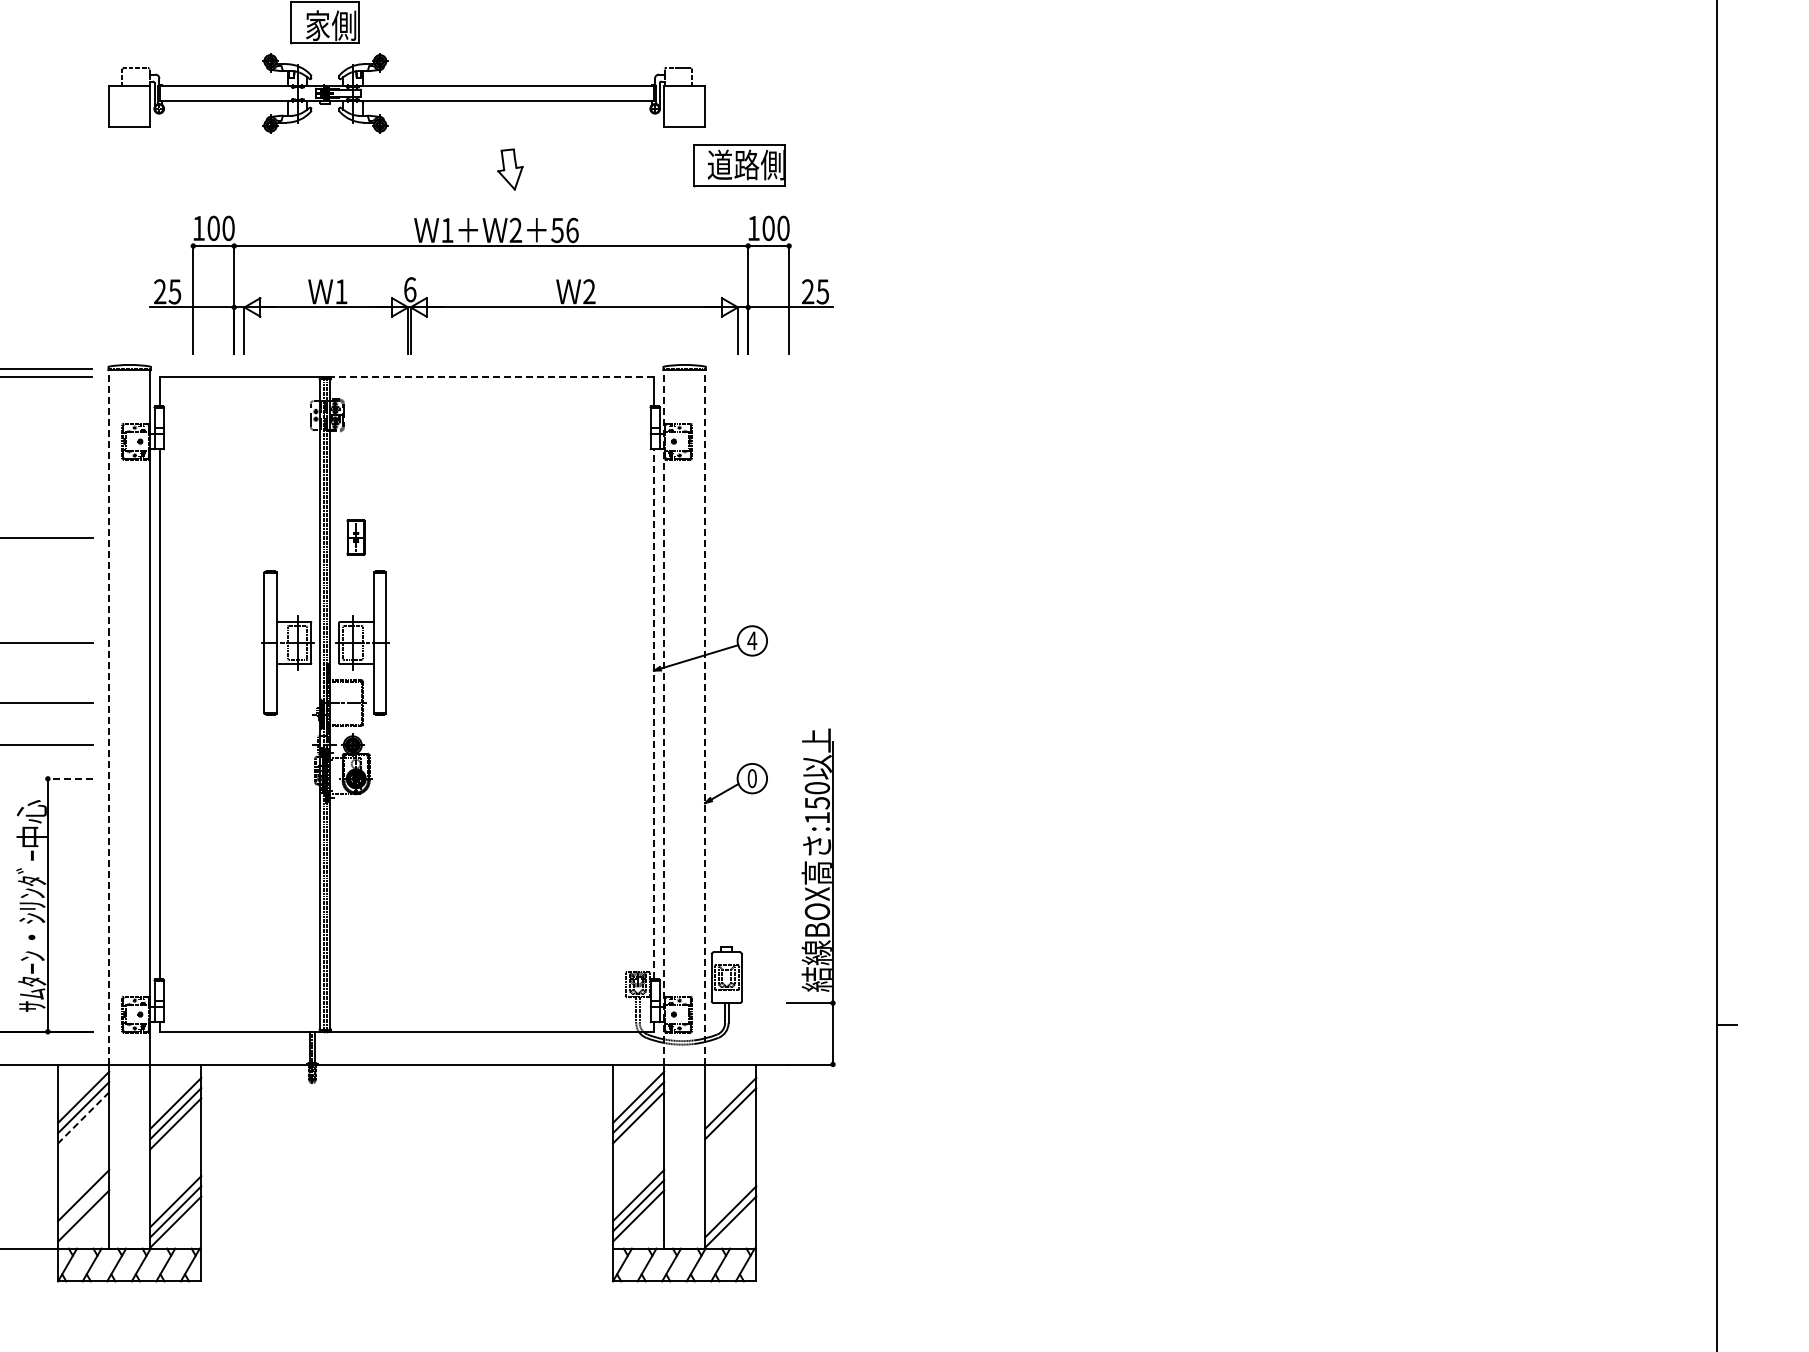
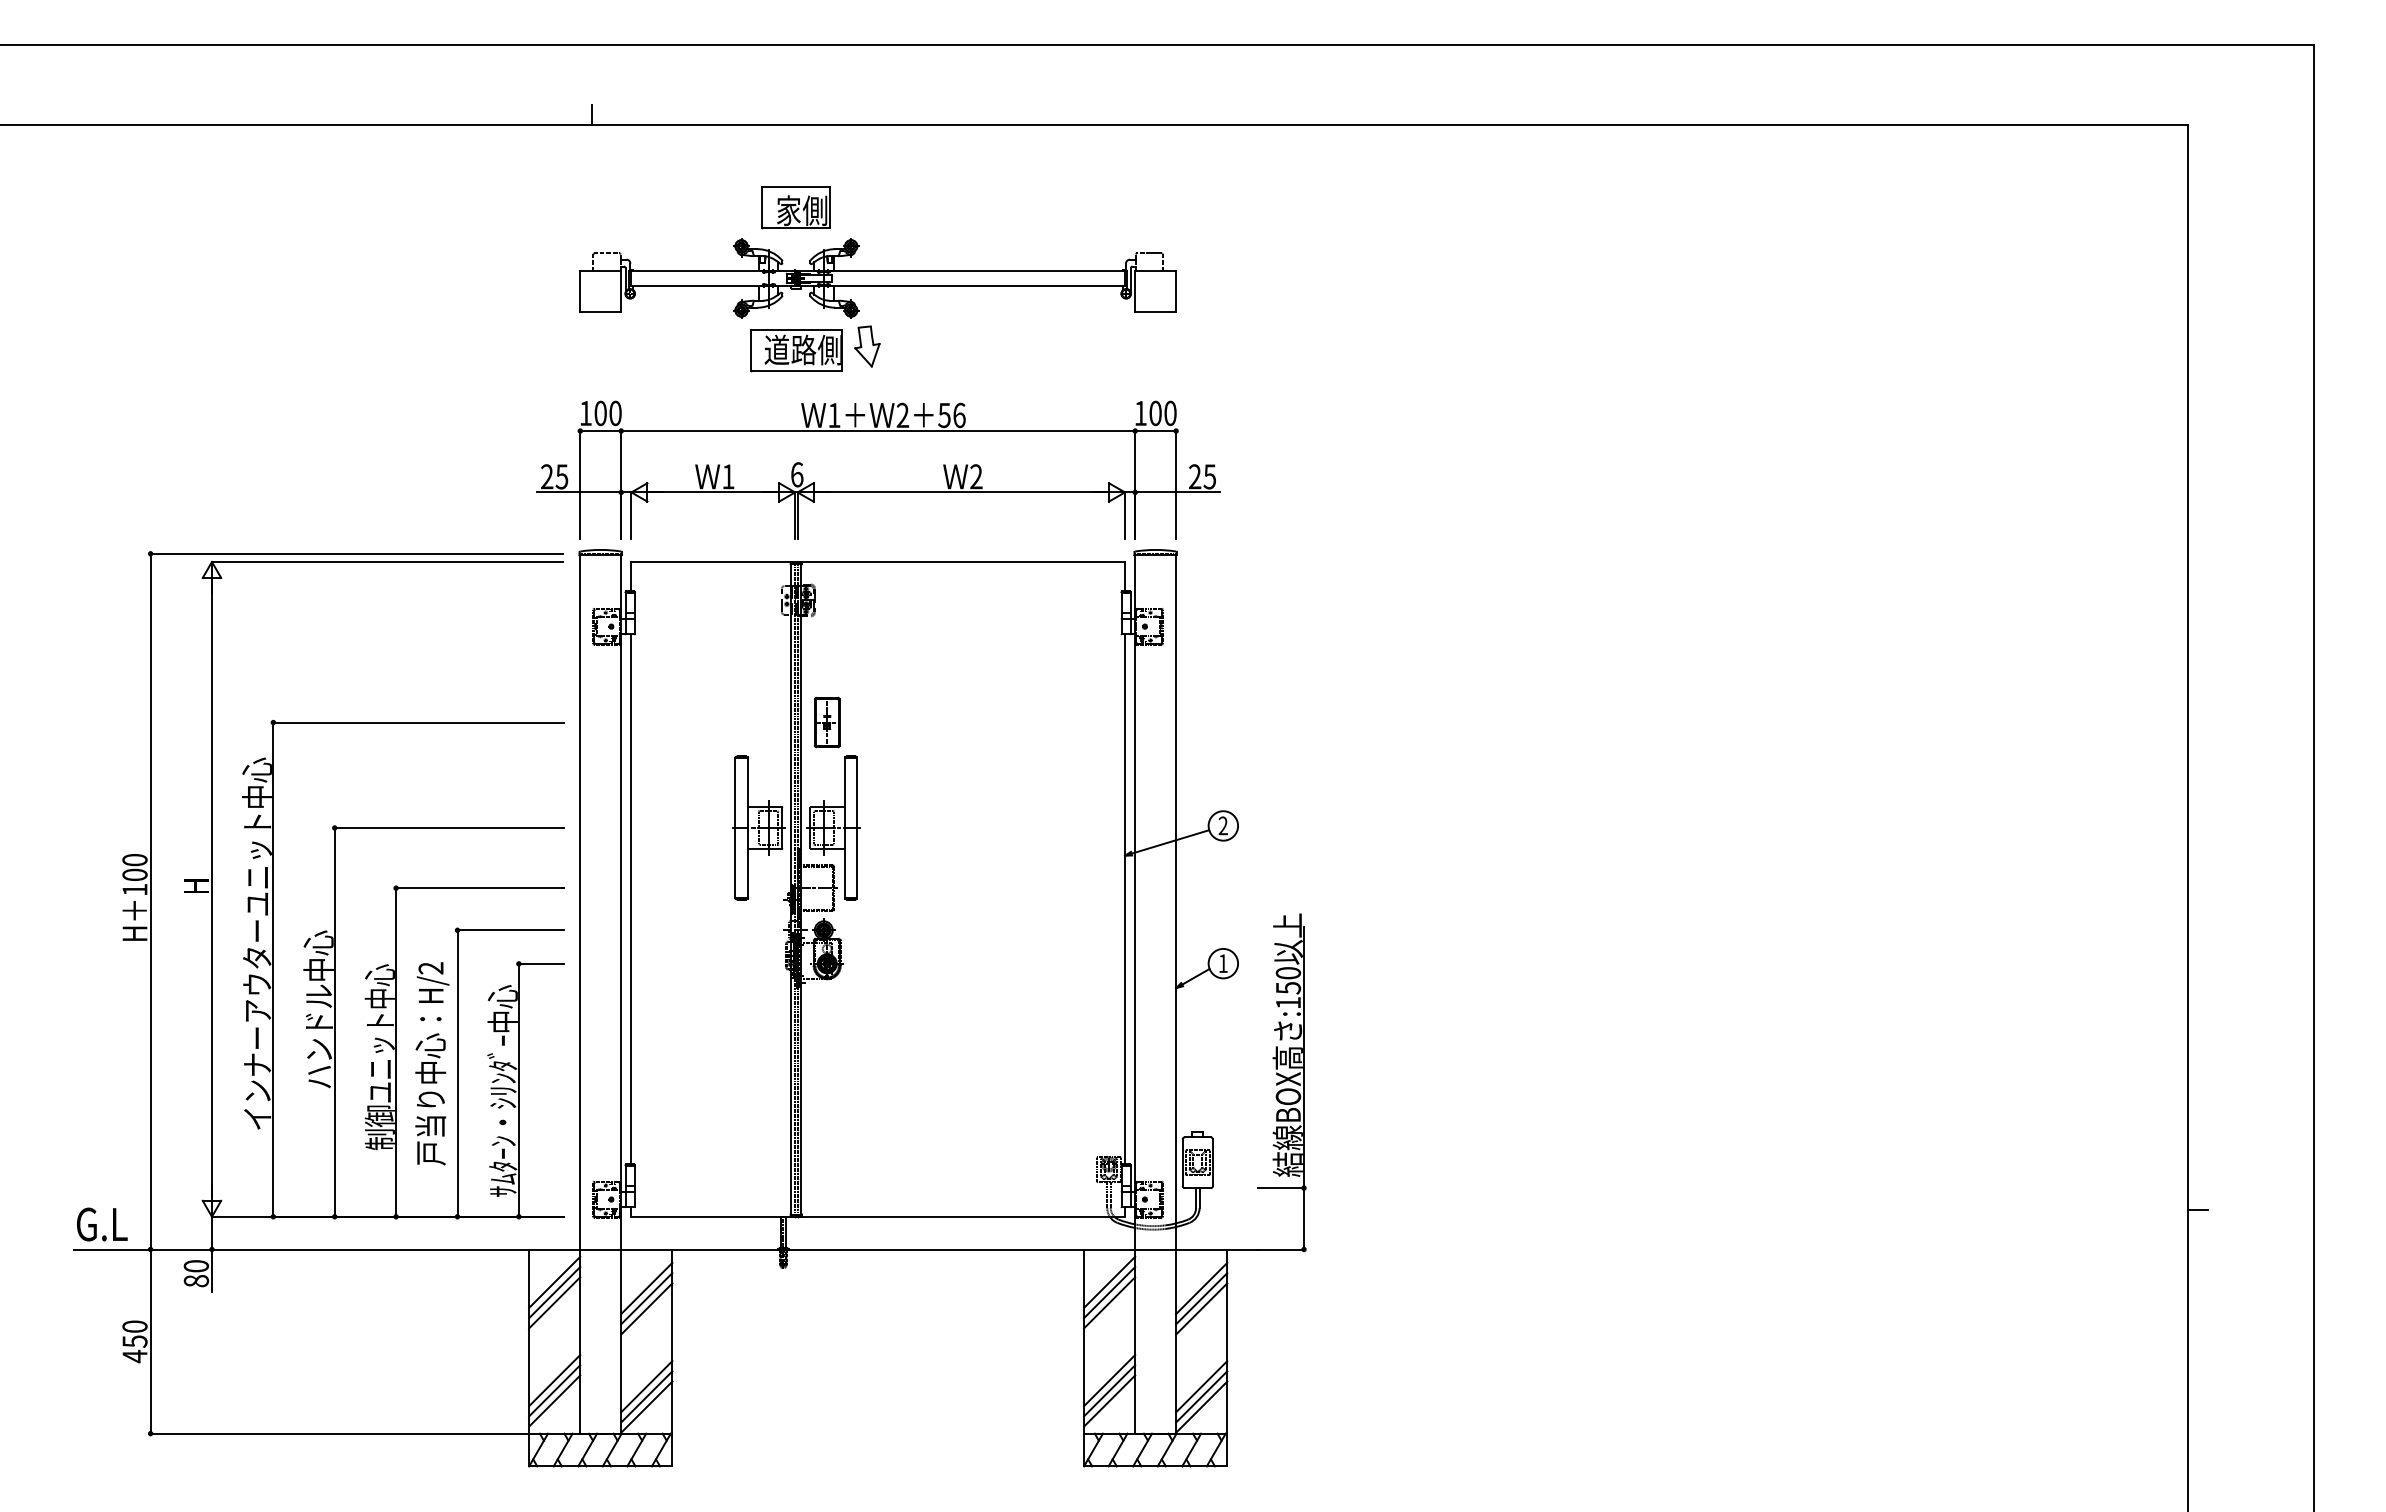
part: (739, 165) -> (796, 350), moved
part: (510, 169) -> (867, 346), moved
part: (491, 284) -> (878, 469), moved
line: (490, 377) -> (961, 562), dashed -> solid
part: (355, 537) -> (826, 722), size x1.43
text: (752, 640) -> (1223, 825), 4 -> 2
line: (653, 714) -> (1124, 899), dashed -> solid
line: (109, 716) -> (580, 901), dashed -> solid
line: (664, 716) -> (1135, 901), dashed -> solid
line: (705, 716) -> (1176, 901), dashed -> solid
line: (70, 778) -> (541, 963), dashed -> solid
text: (751, 778) -> (1222, 963), 0 -> 1
line: (83, 1118) -> (554, 1303), dashed -> solid
line: (730, 1123) -> (1201, 1308), added
line: (730, 1201) -> (1201, 1386), added
line: (83, 1205) -> (554, 1390), added

